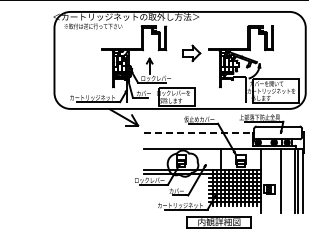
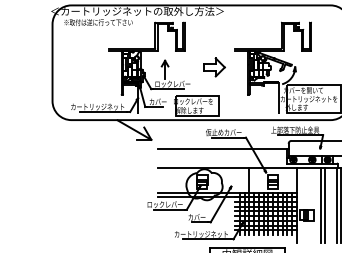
part: (191, 53) -> (214, 67), moved
line: (198, 133) -> (222, 149), dashed -> solid
line: (285, 180) -> (325, 204), added

